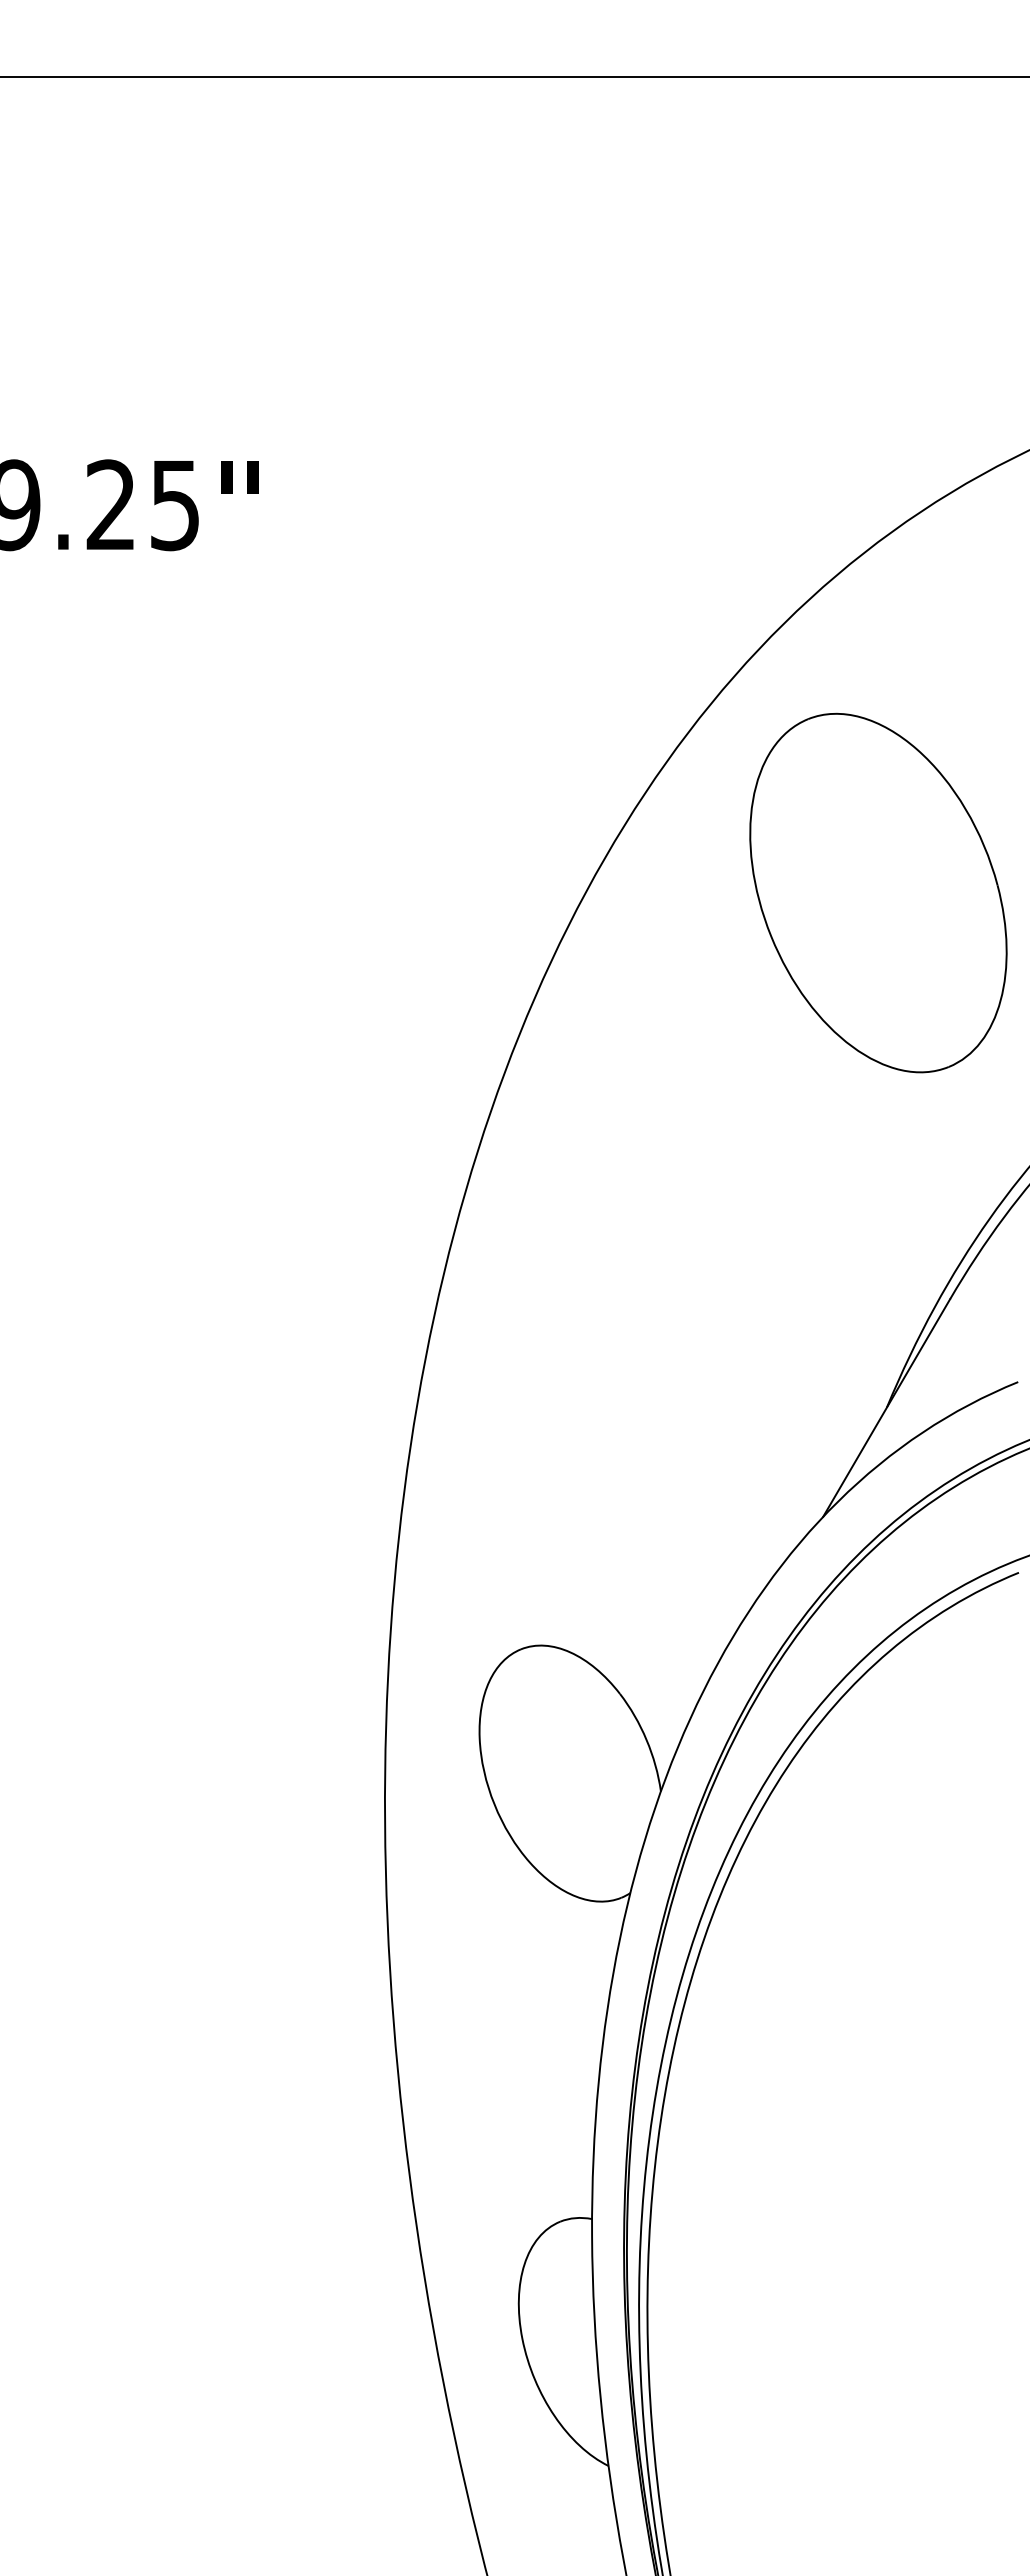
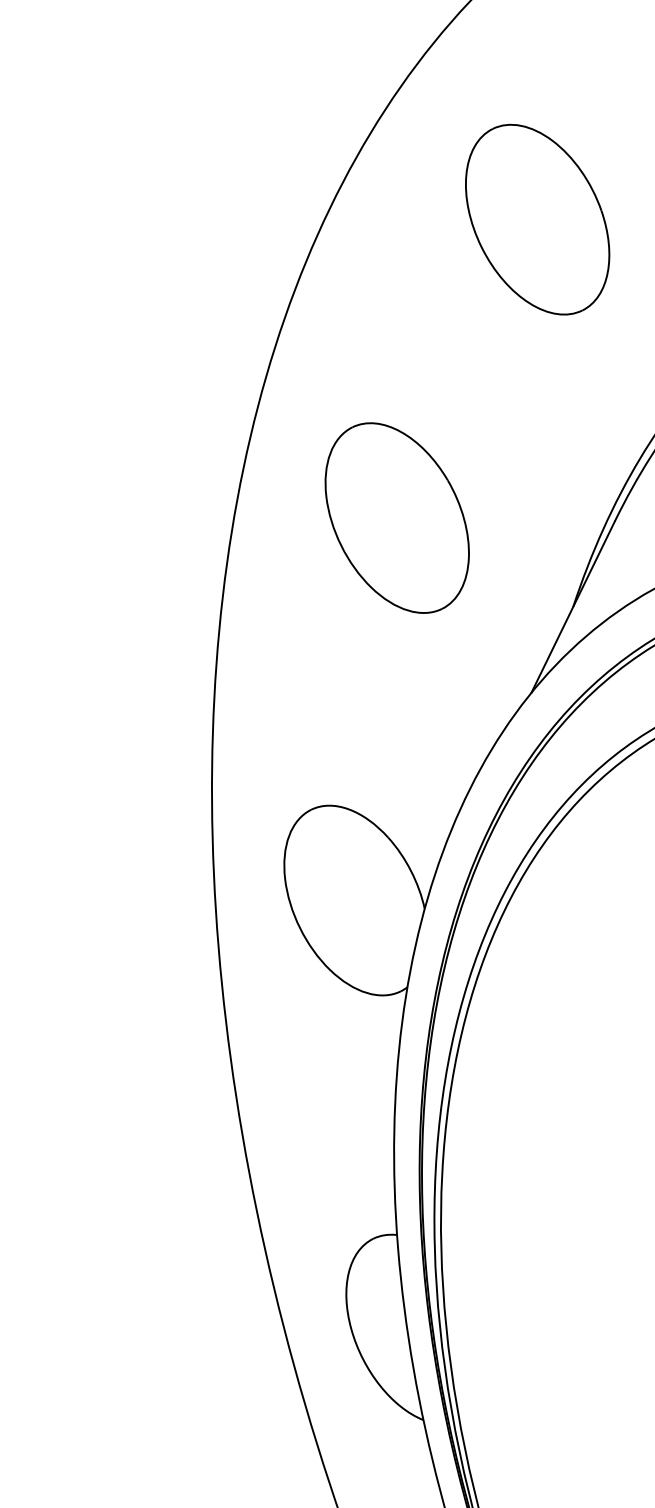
part: (877, 892) -> (536, 219), size x0.71
part: (663, 1272) -> (397, 517), added

